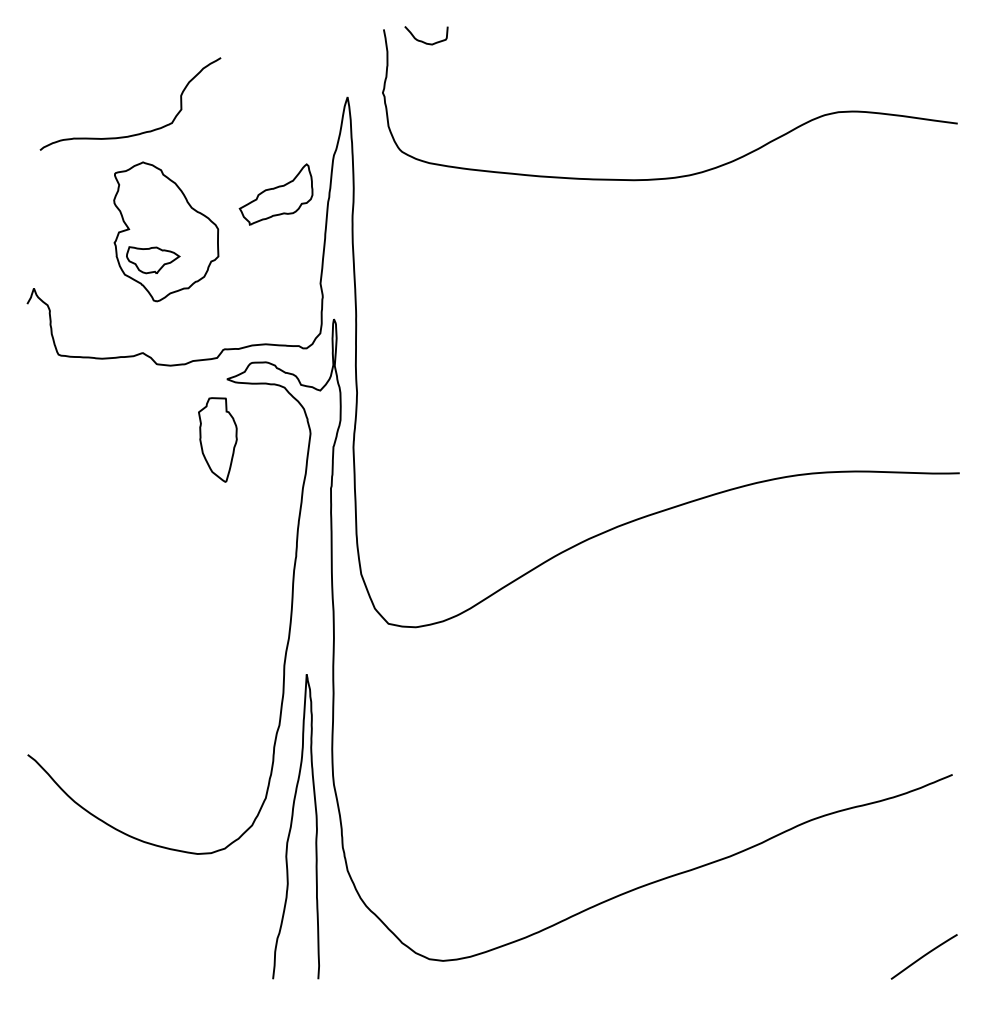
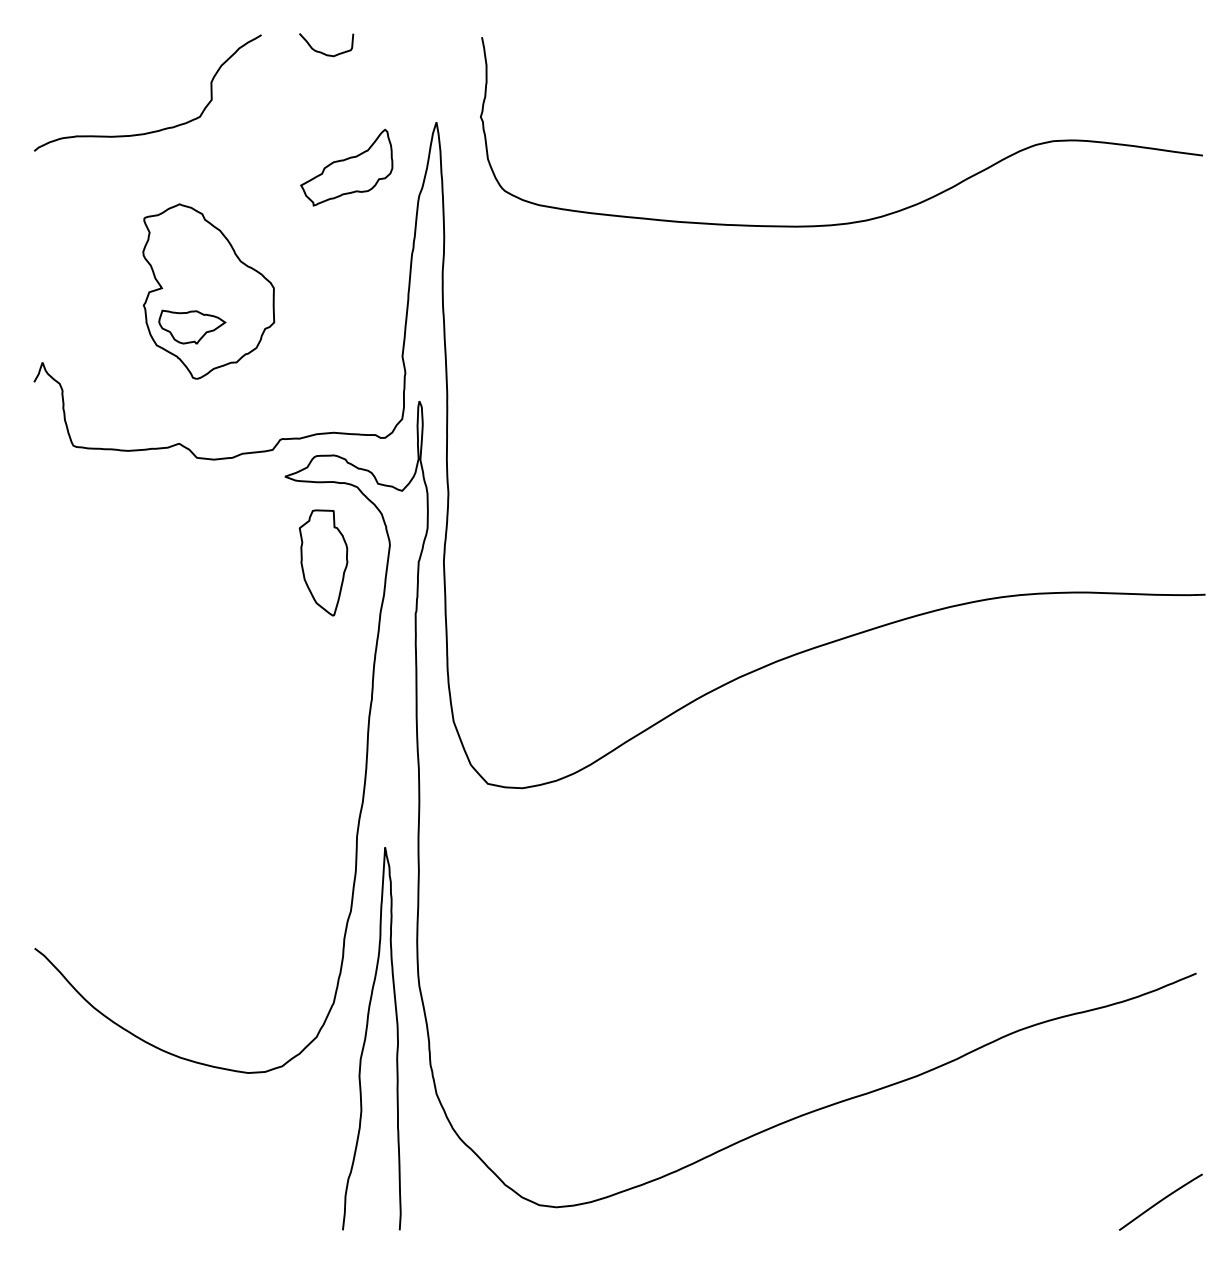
curve: (424, 41) -> (323, 52), moved
curve: (135, 133) -> (154, 130), moved
part: (275, 194) -> (346, 167), moved
part: (217, 439) -> (323, 562), moved

